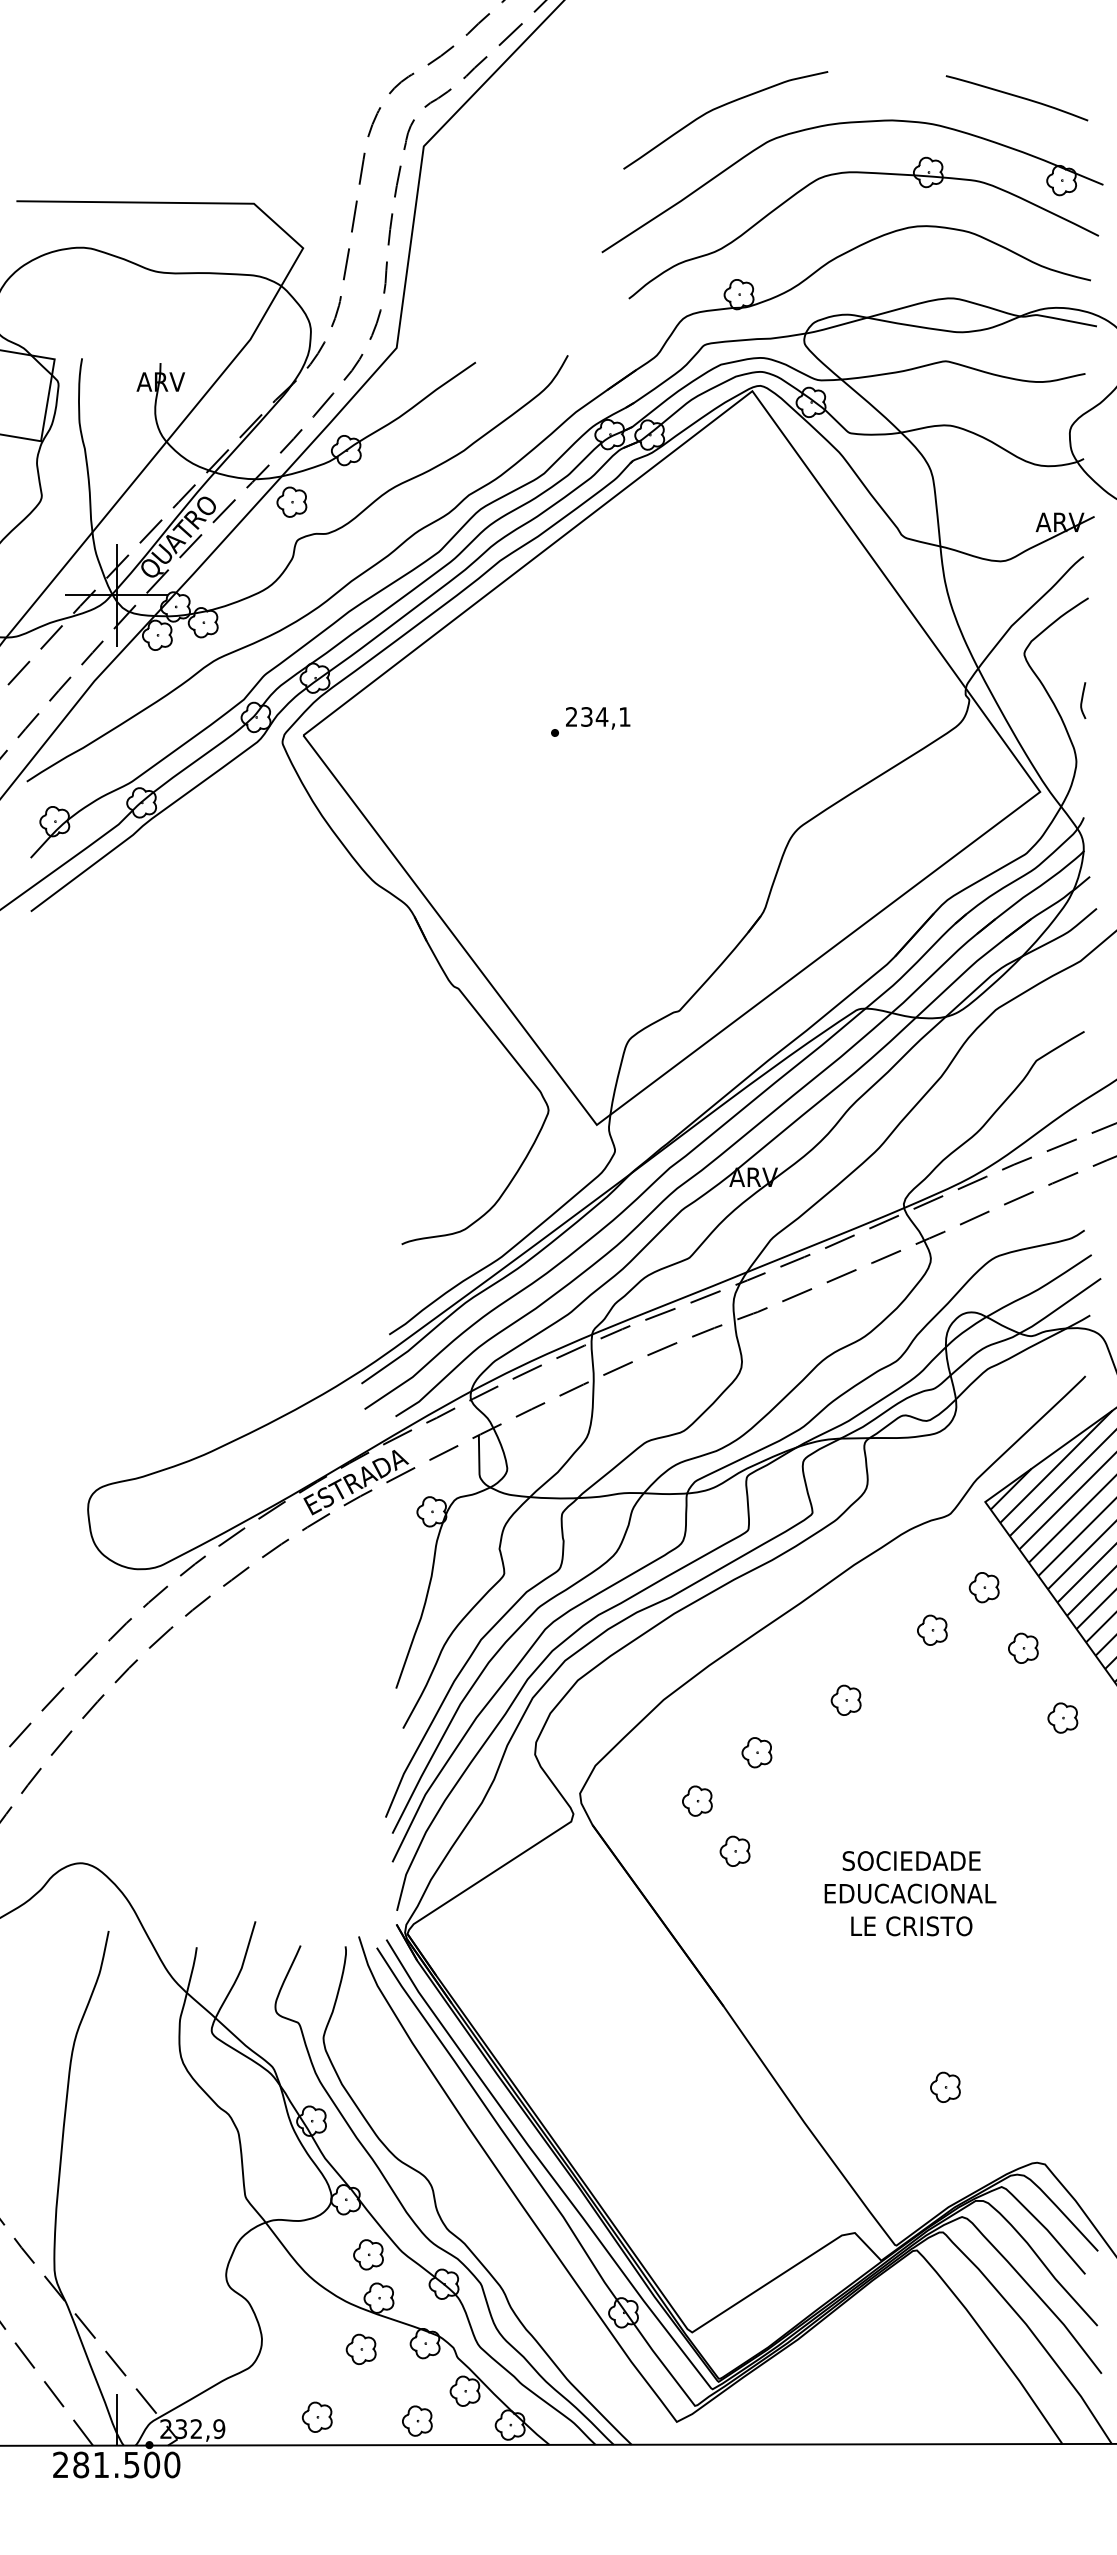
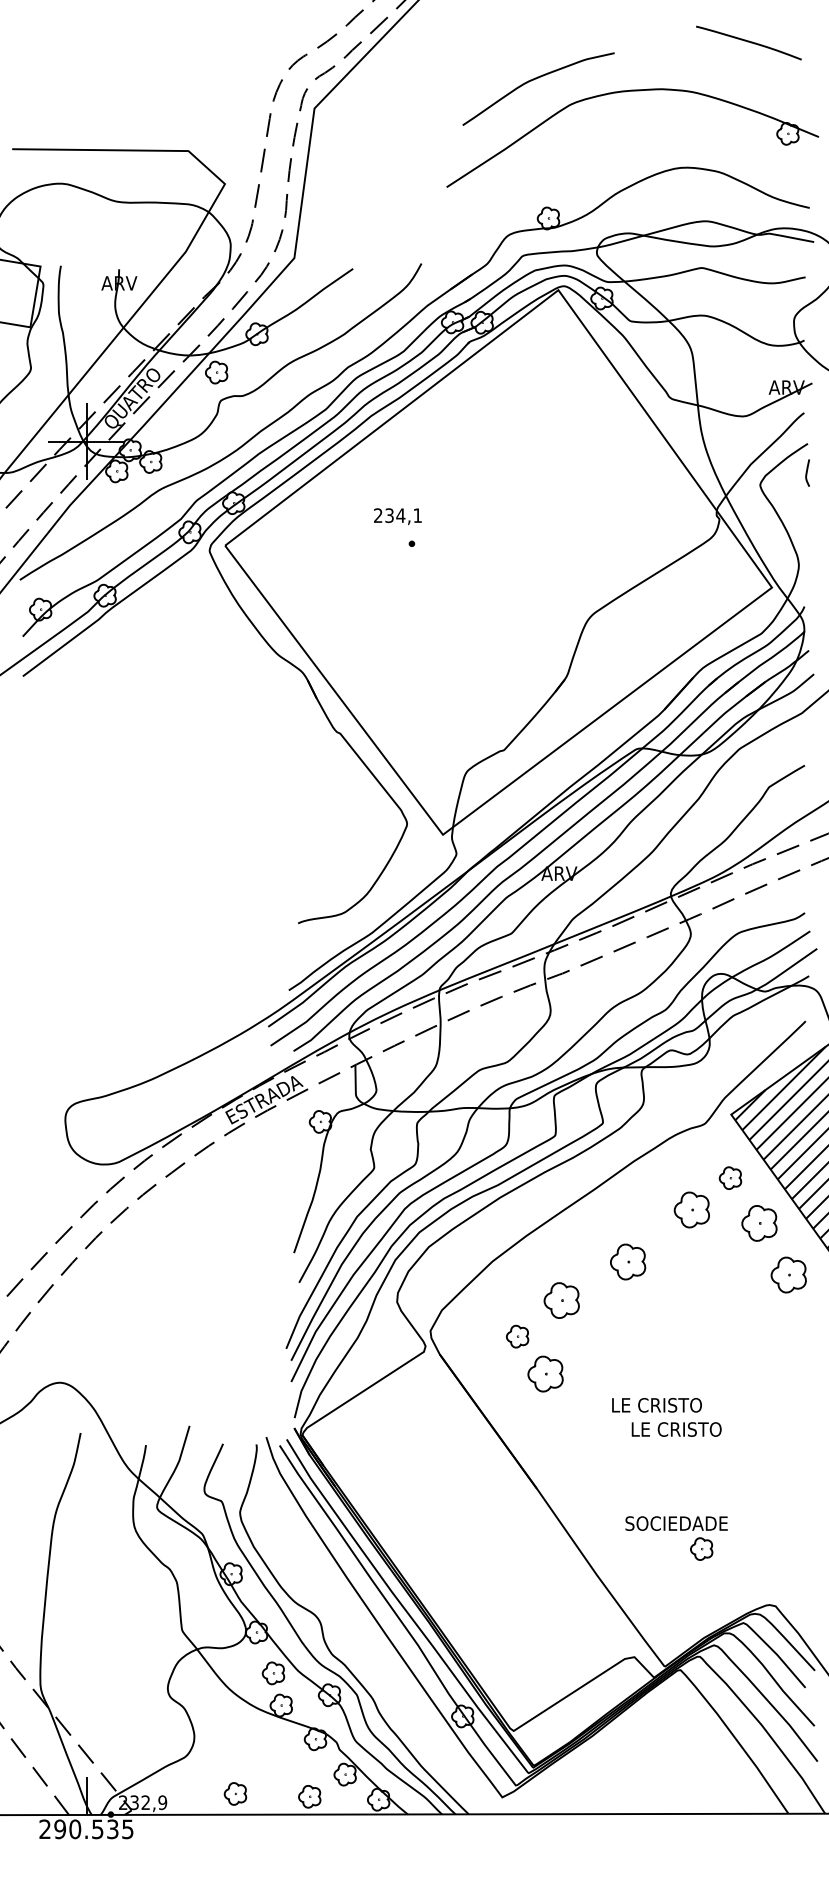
curve: (1016, 97) -> (748, 42), moved
part: (863, 173) -> (640, 128), removed
curve: (1082, 700) -> (807, 472), moved
text: (598, 718) -> (398, 516), moved
part: (932, 1629) -> (692, 1209), size x1.6
part: (1023, 1647) -> (759, 1222), size x1.6
part: (845, 1699) -> (627, 1261), size x1.6
part: (1062, 1717) -> (788, 1274), size x1.6
part: (756, 1752) -> (561, 1300), size x1.6
part: (734, 1850) -> (545, 1373), size x1.6
text: (911, 1860) -> (676, 1523), moved
text: (911, 1893) -> (676, 1405), EDUCACIONAL -> LE CRISTO
part: (360, 2348) -> (267, 1742), removed
text: (126, 2464) -> (93, 1828), 281.500 -> 290.535

